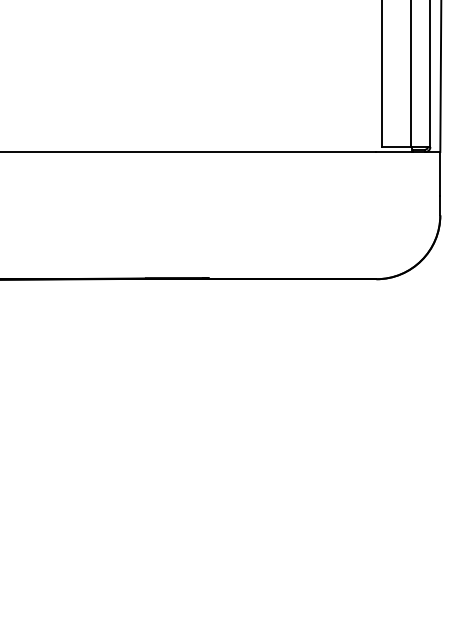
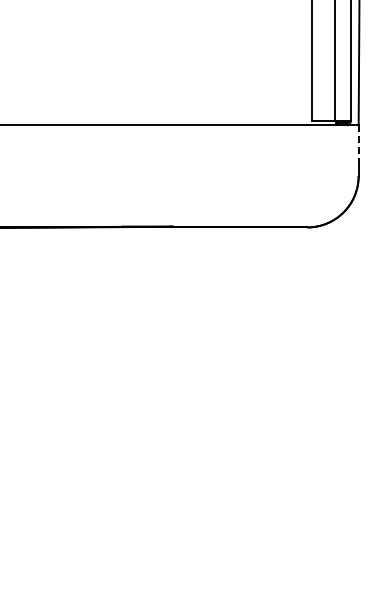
line: (440, 174) -> (358, 143), solid -> dashed

